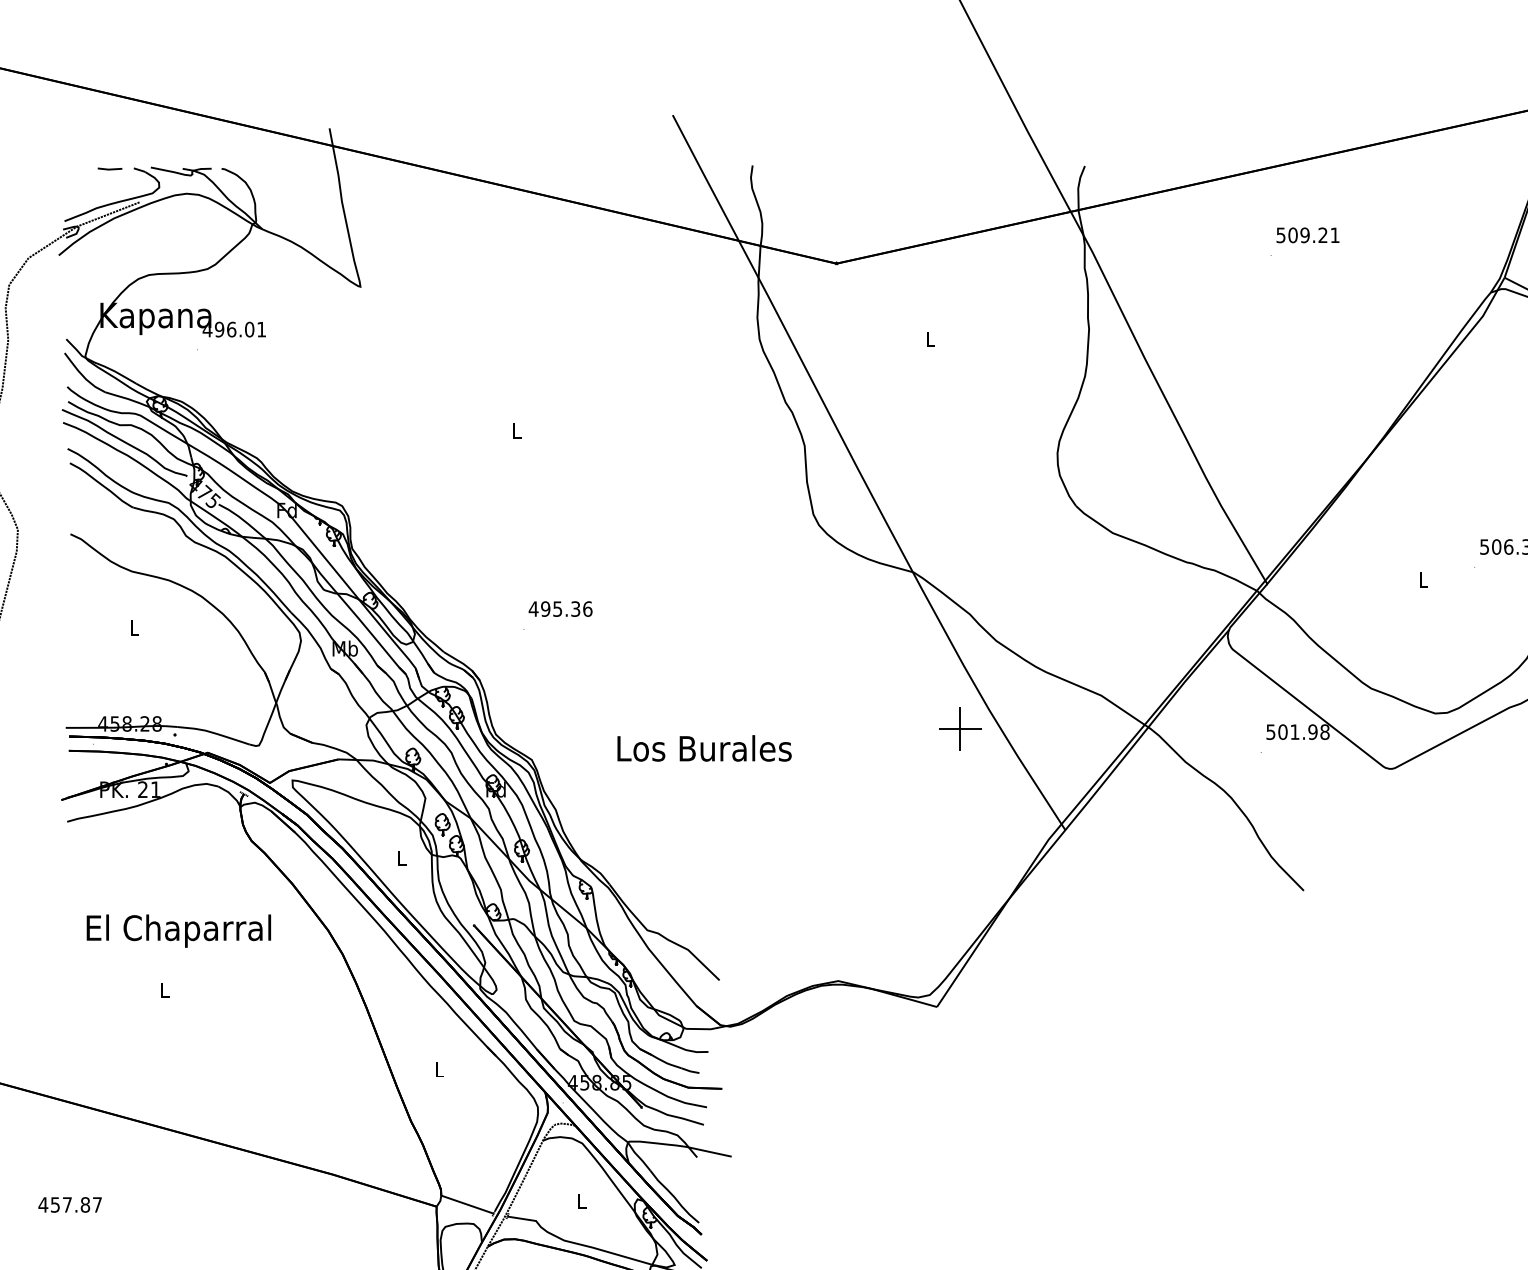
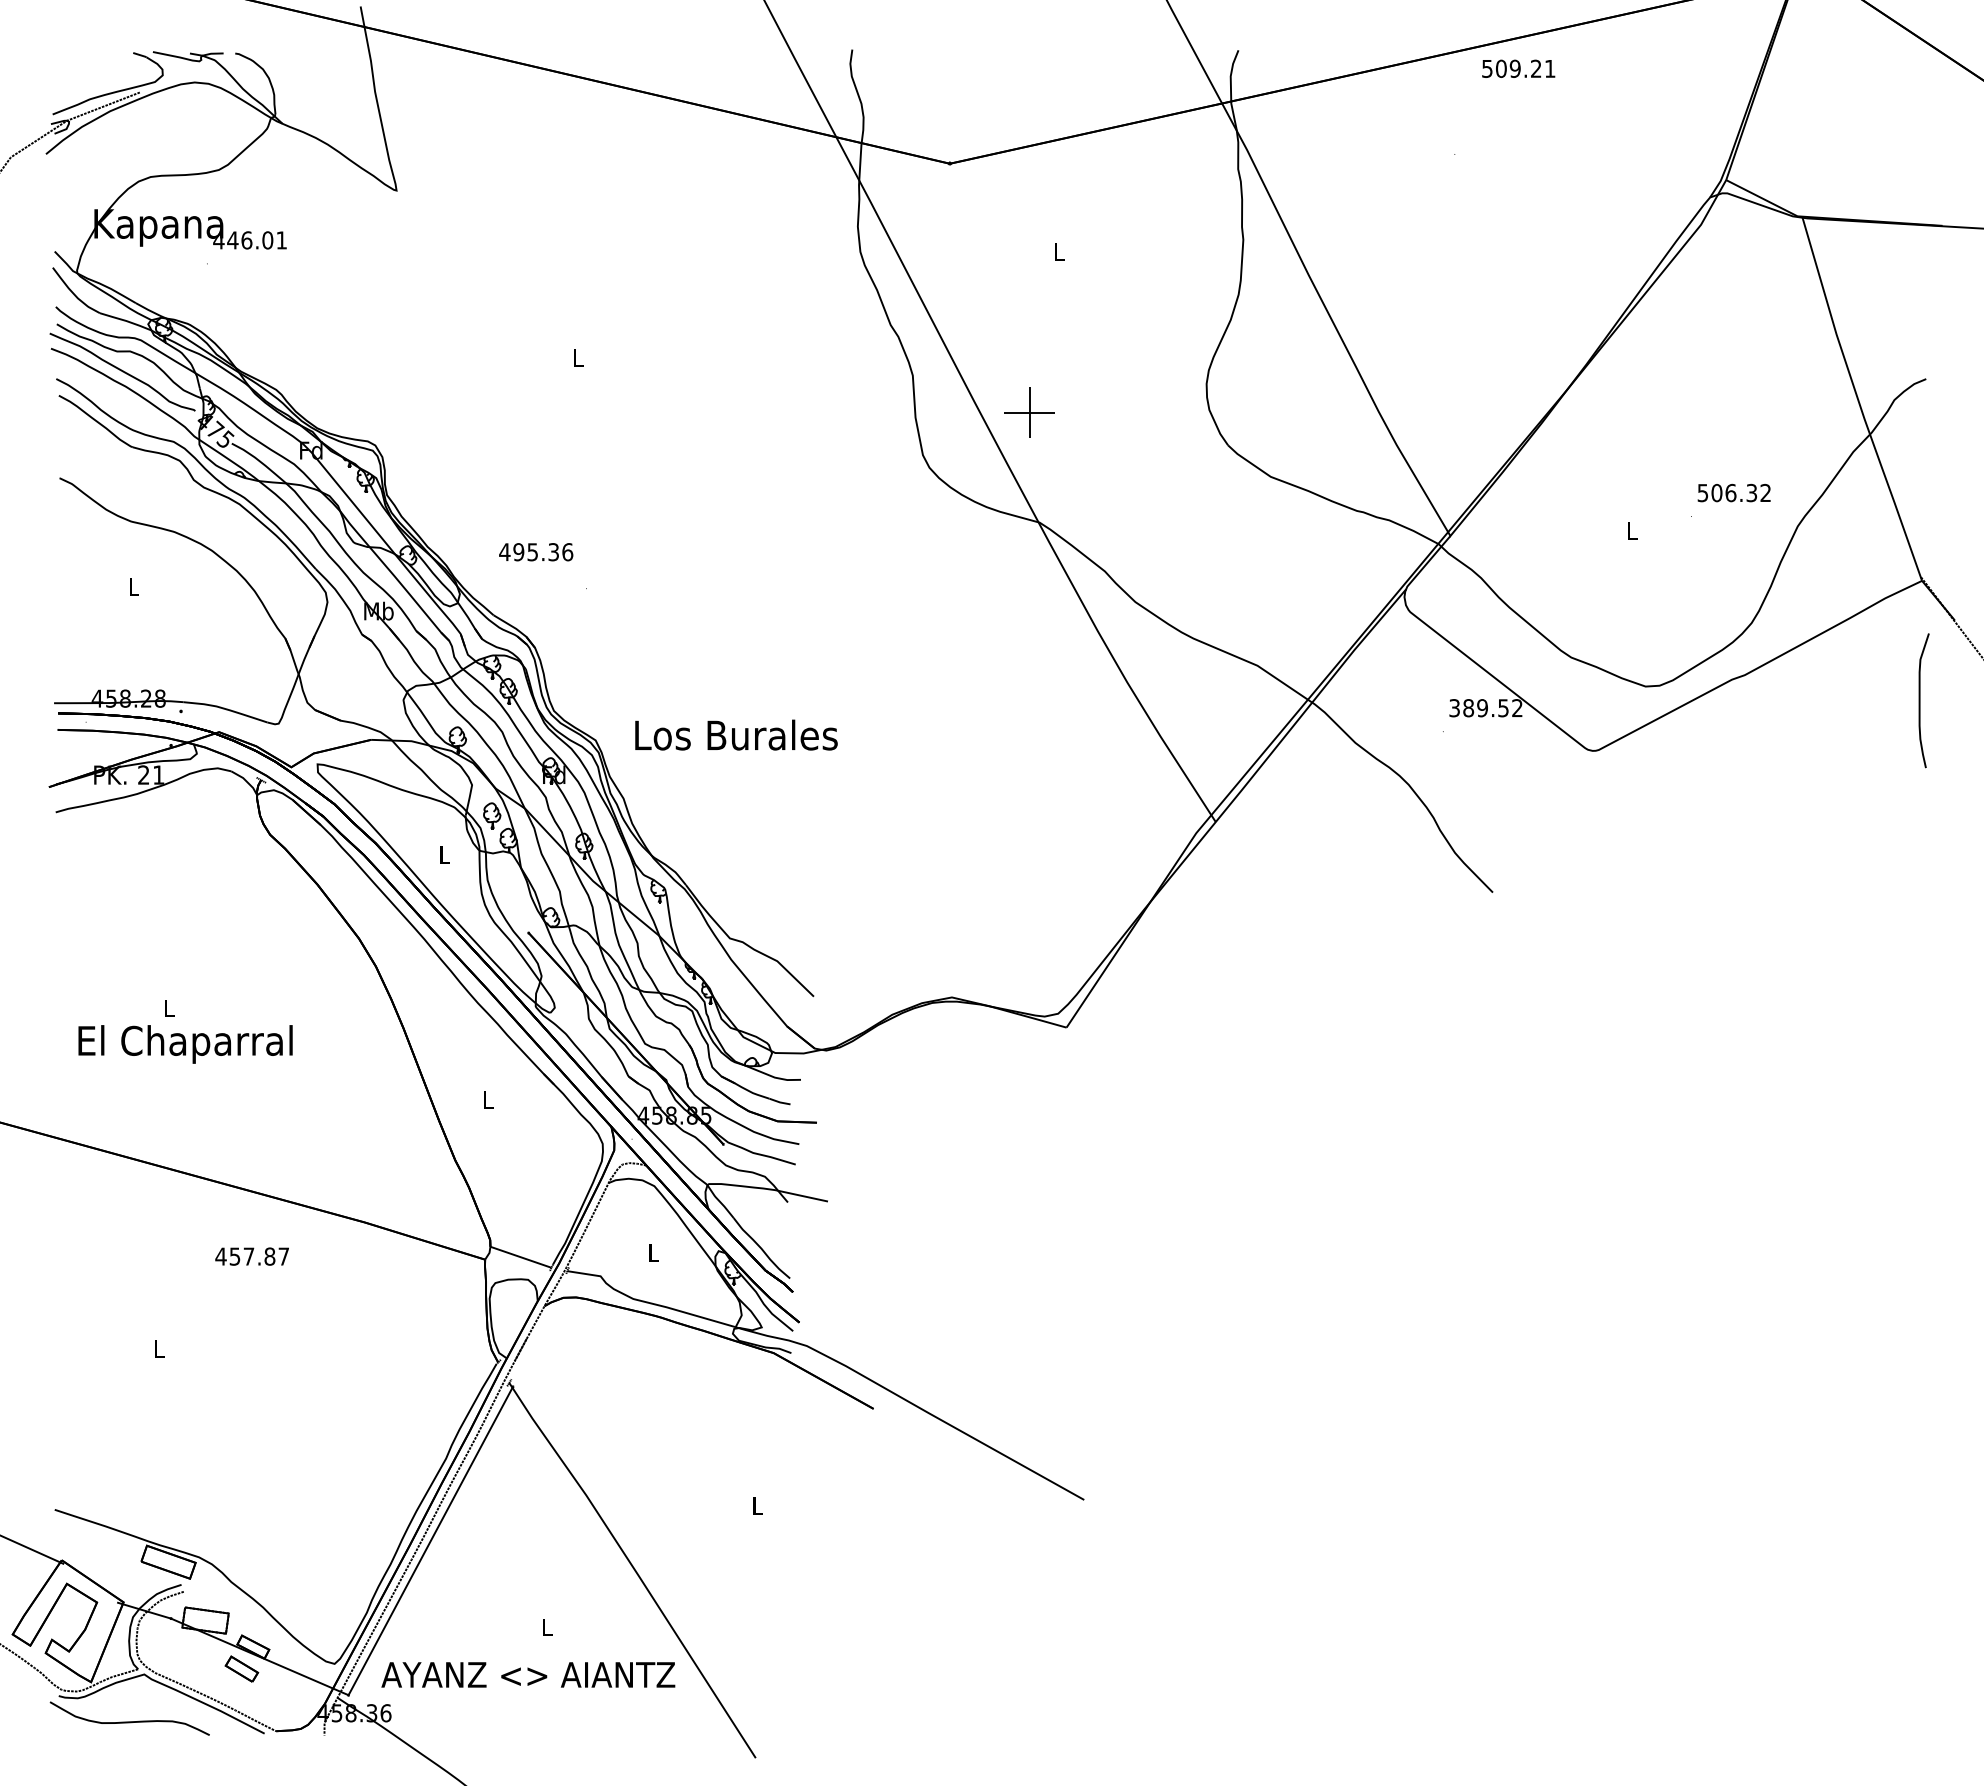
line: (110, 168) -> (105, 53), removed
text: (1307, 235) -> (1518, 68), moved
text: (219, 329) -> (232, 240), 496.01 -> 446.01
text: (560, 609) -> (536, 552), moved
part: (960, 728) -> (1029, 412), moved
text: (1297, 732) -> (1485, 708), 501.98 -> 389.52
text: (704, 747) -> (736, 734), moved
text: (178, 931) -> (185, 1044), moved
text: (69, 1204) -> (251, 1256), moved

